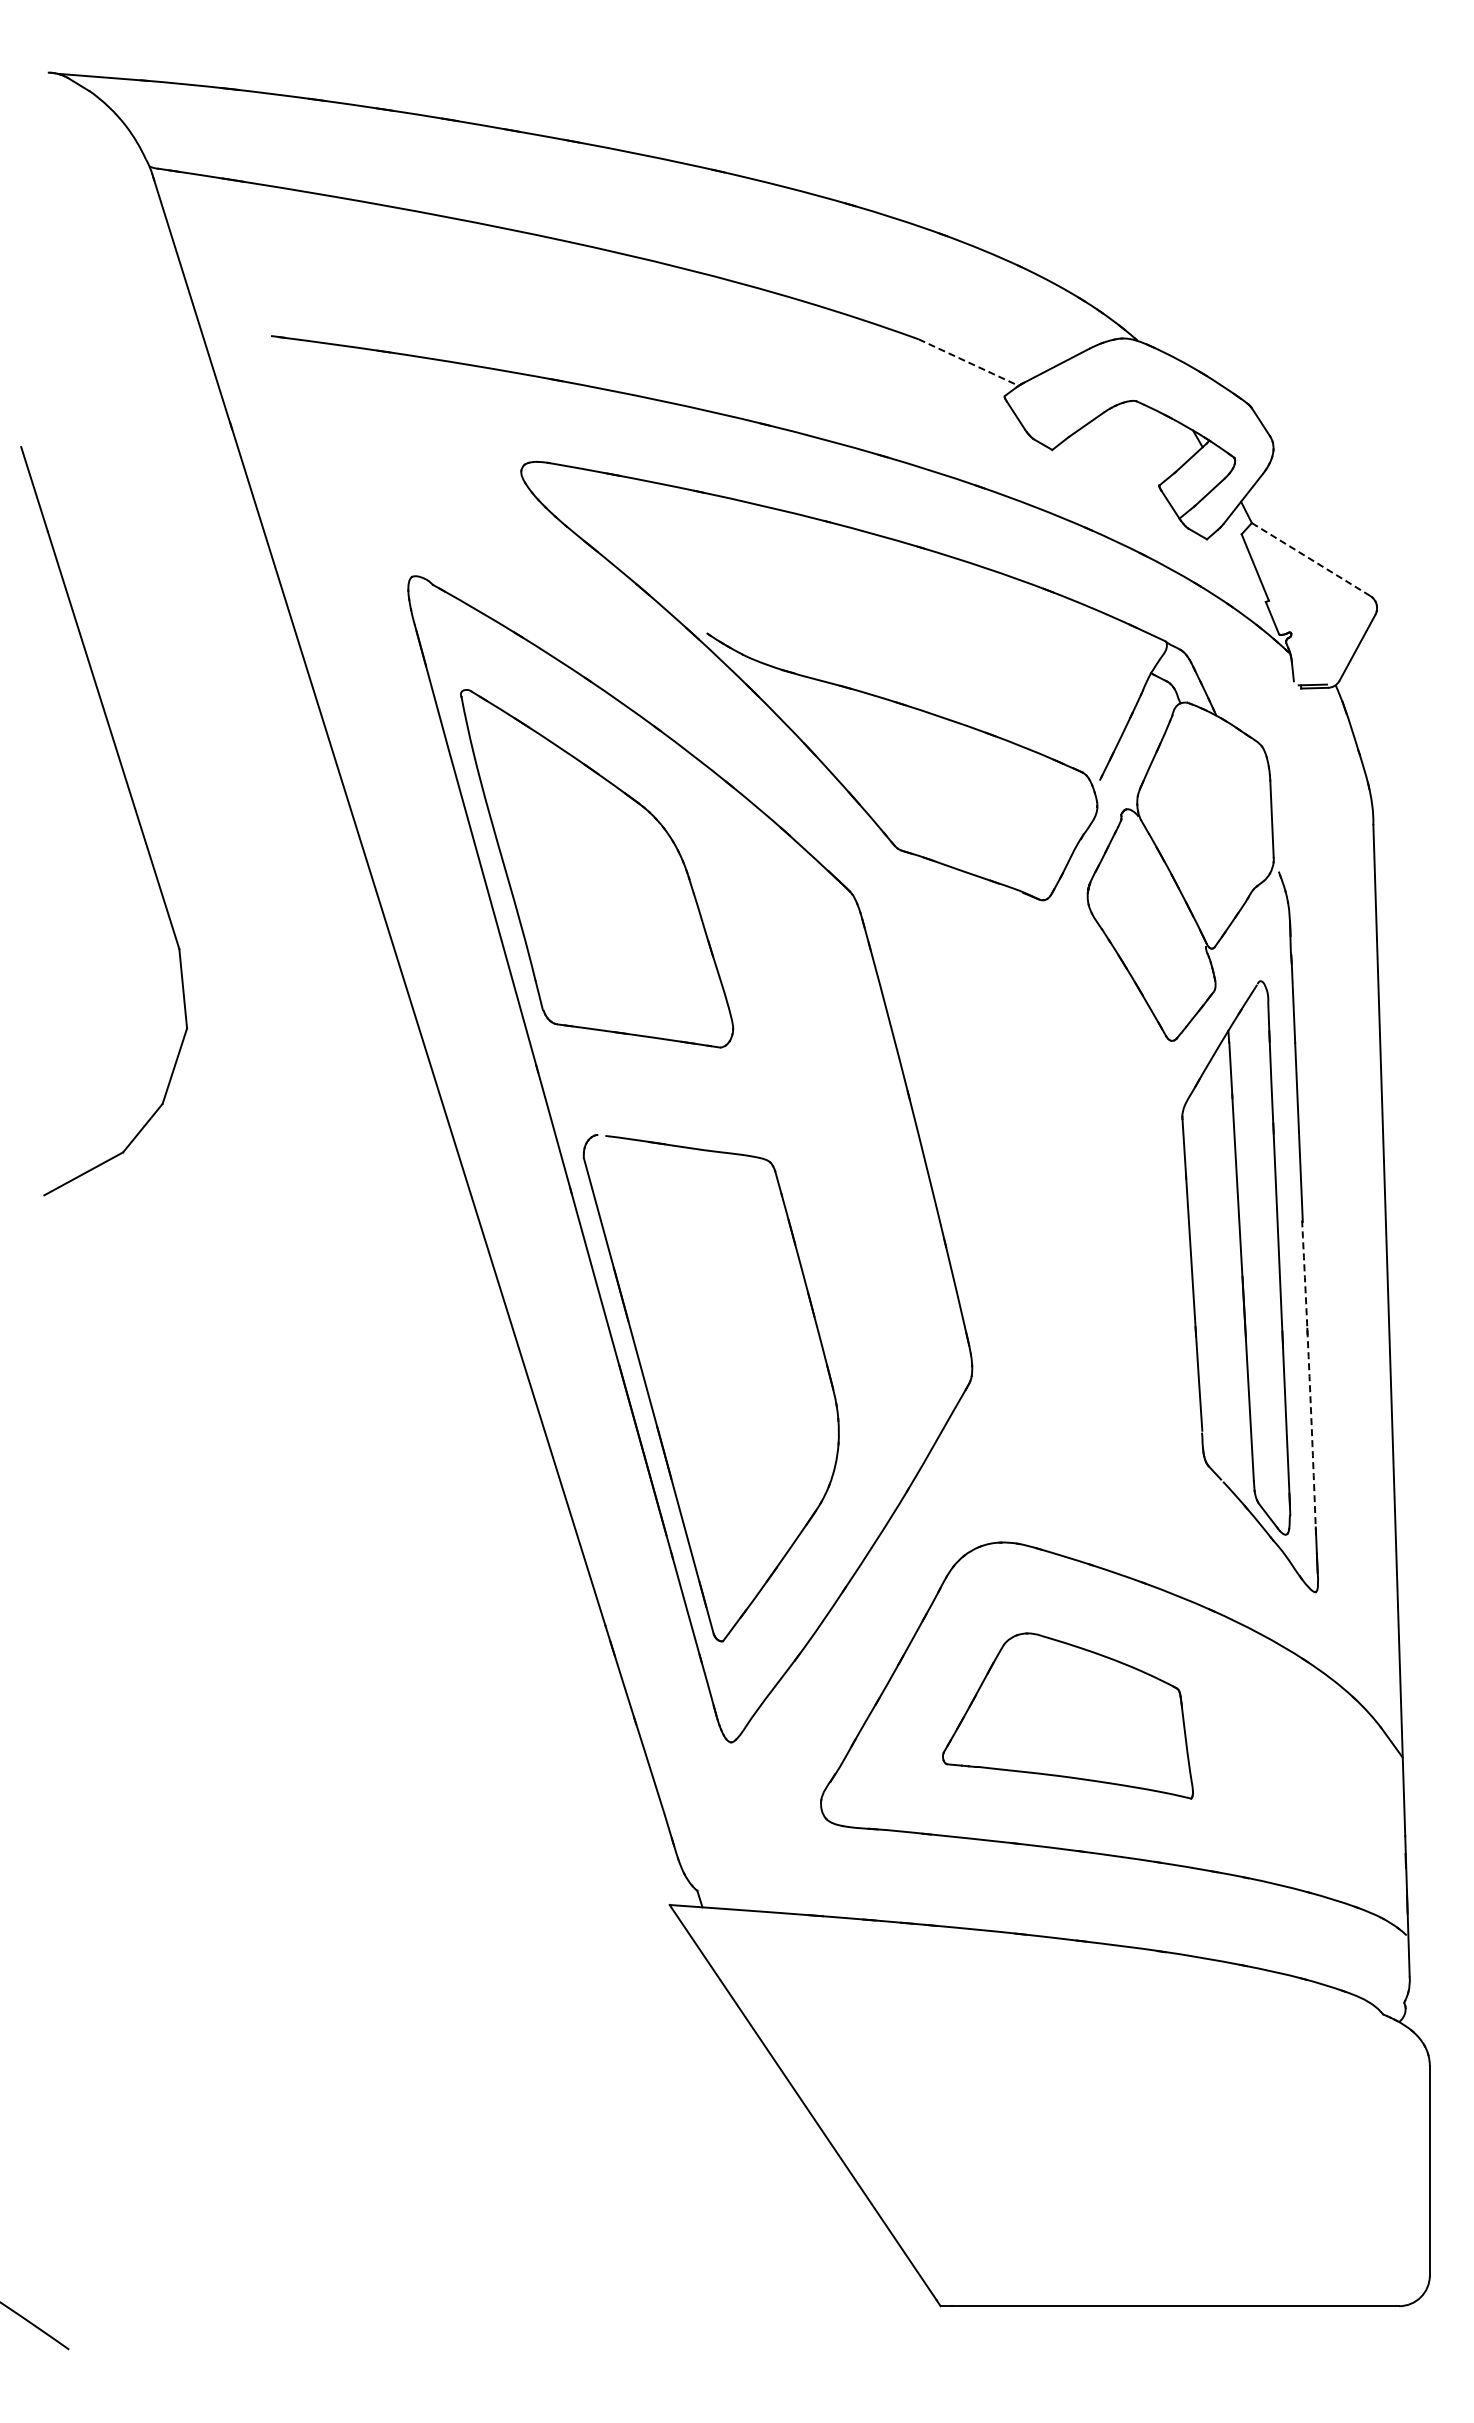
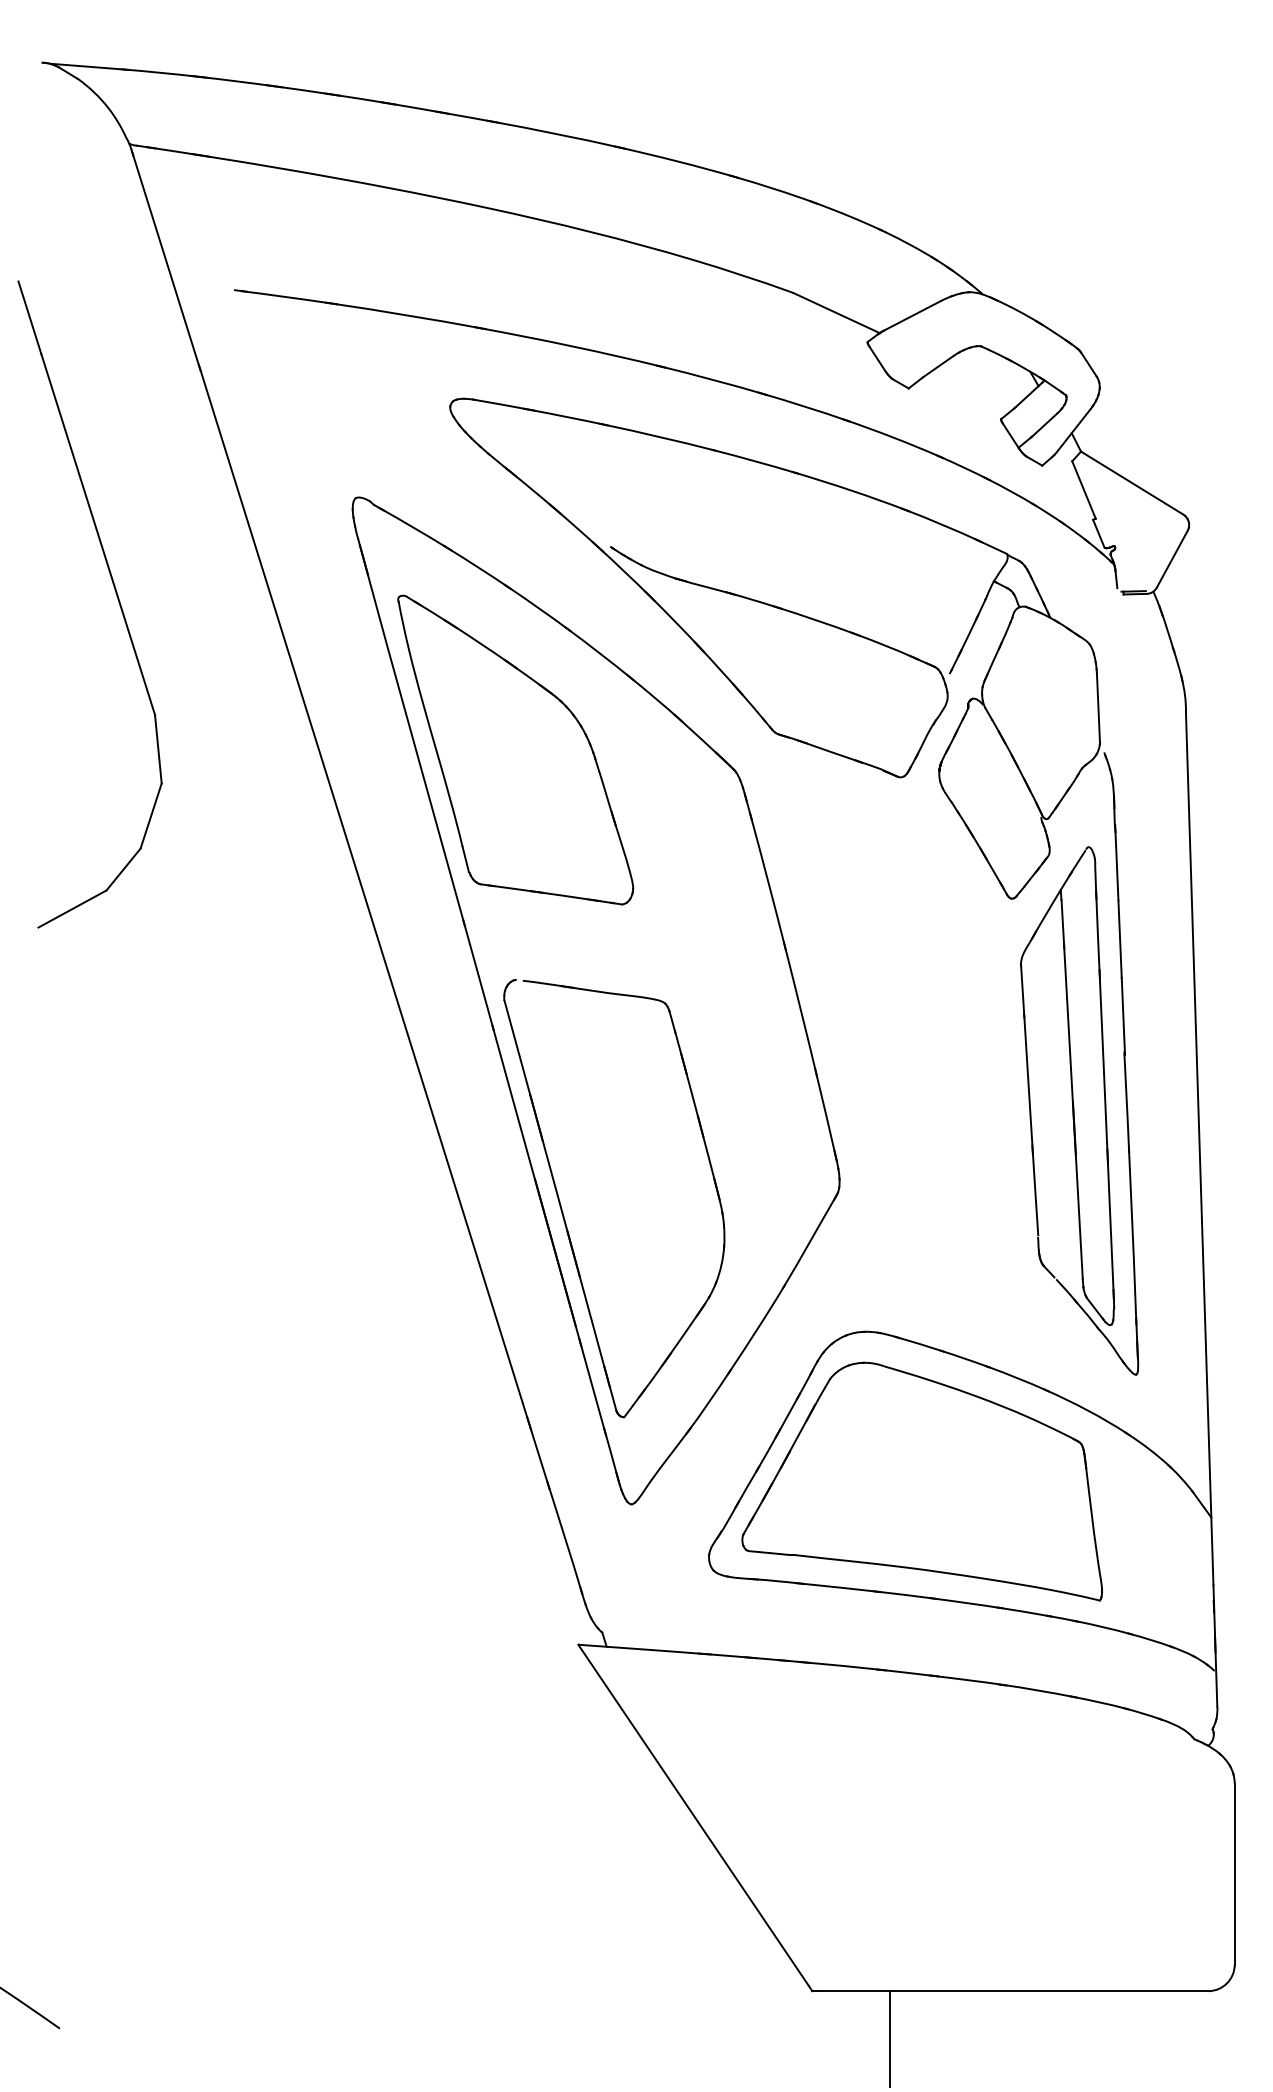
line: (969, 362) -> (837, 312), dashed -> solid
line: (1311, 559) -> (1132, 483), dashed -> solid
part: (134, 810) -> (116, 595), moved
arc: (1309, 1376) -> (1130, 1188), dashed -> solid
part: (1067, 1715) -> (921, 1481), size x1.67
line: (1031, 2361) -> (890, 2038), added

